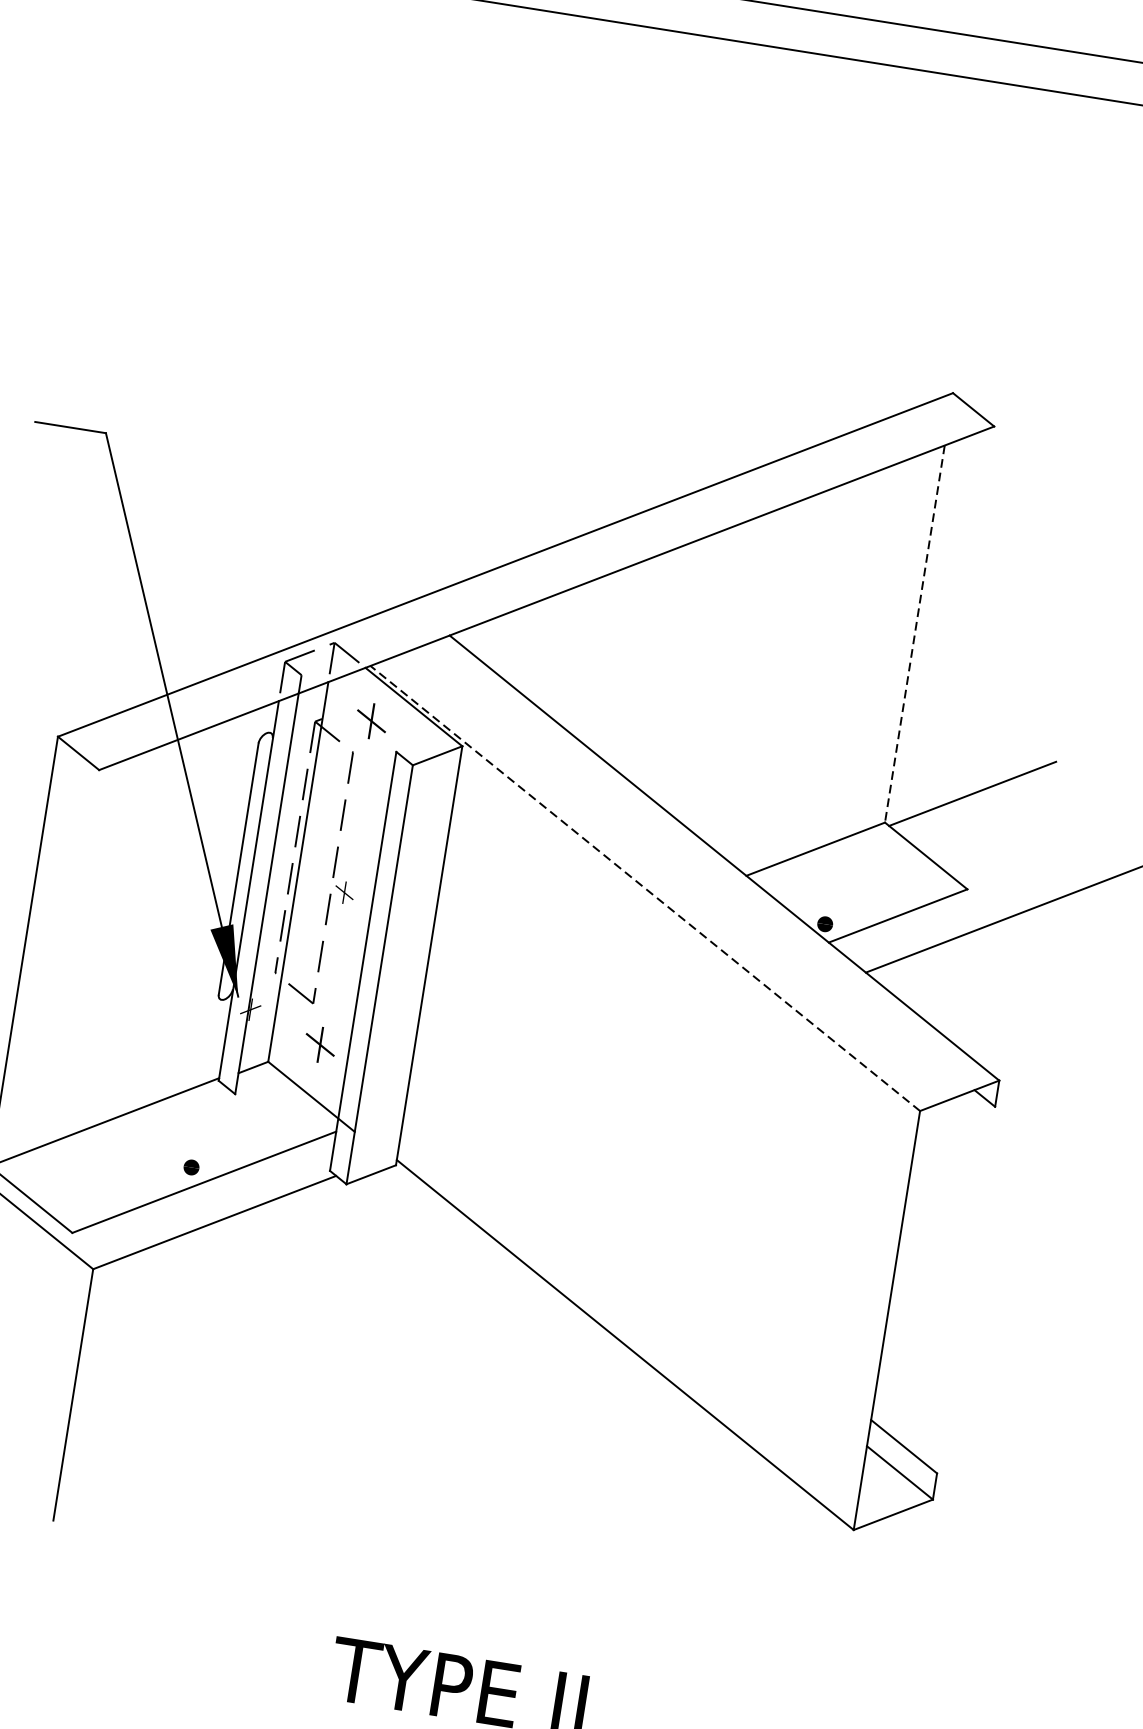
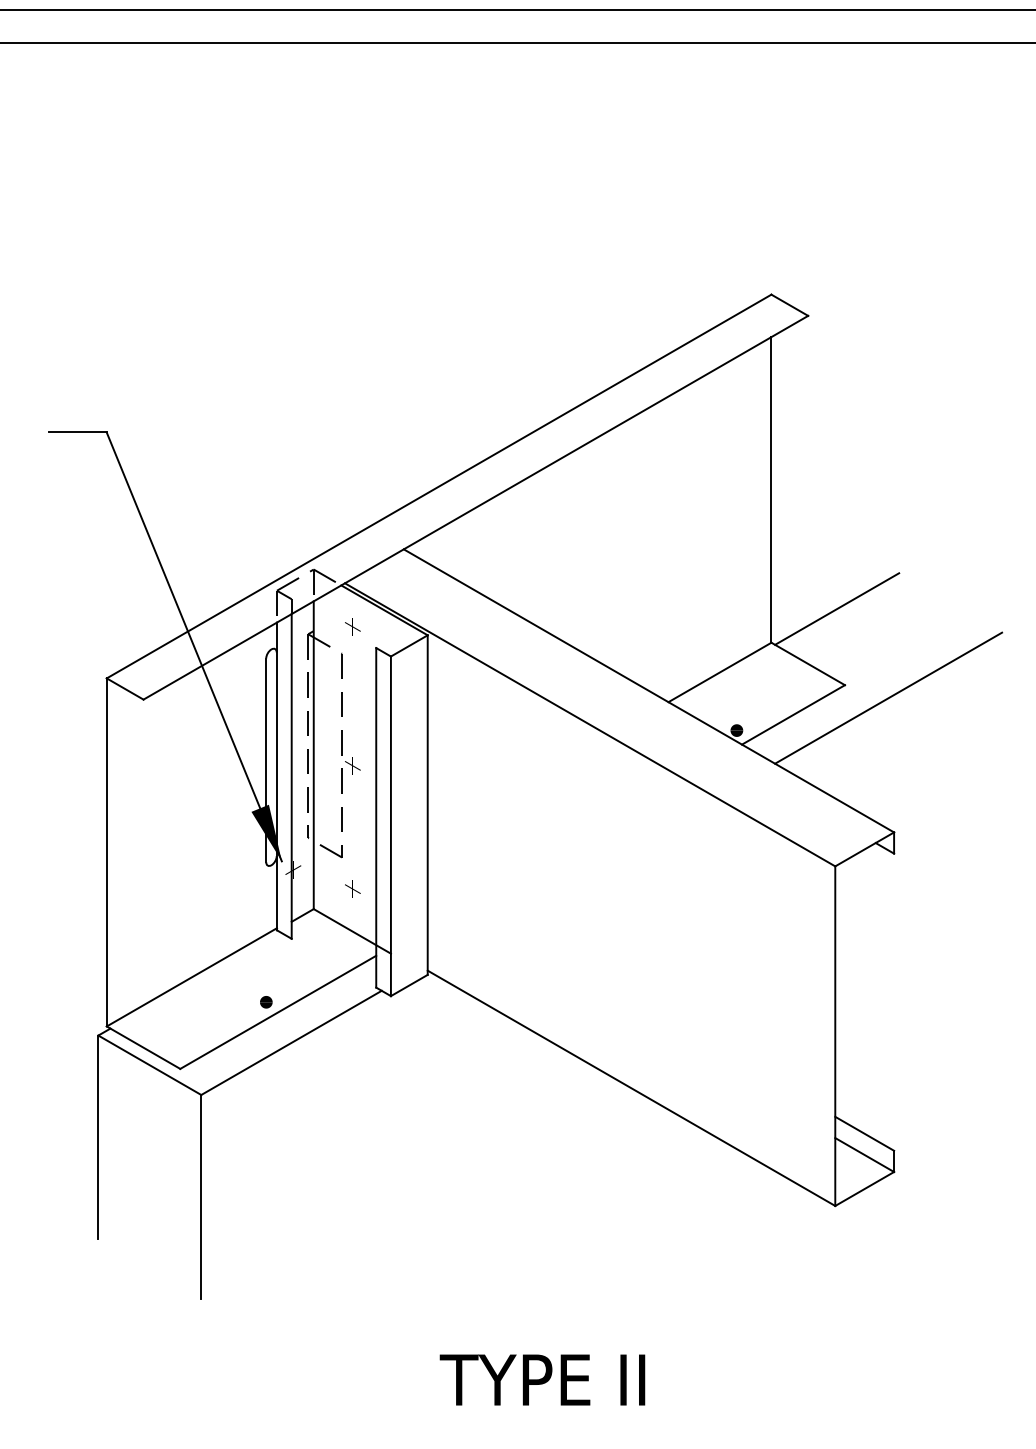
line: (915, 633) -> (771, 489), dashed -> solid
part: (371, 720) -> (352, 626), size x0.62
line: (644, 887) -> (589, 724), dashed -> solid
part: (320, 1043) -> (352, 888), size x0.62

